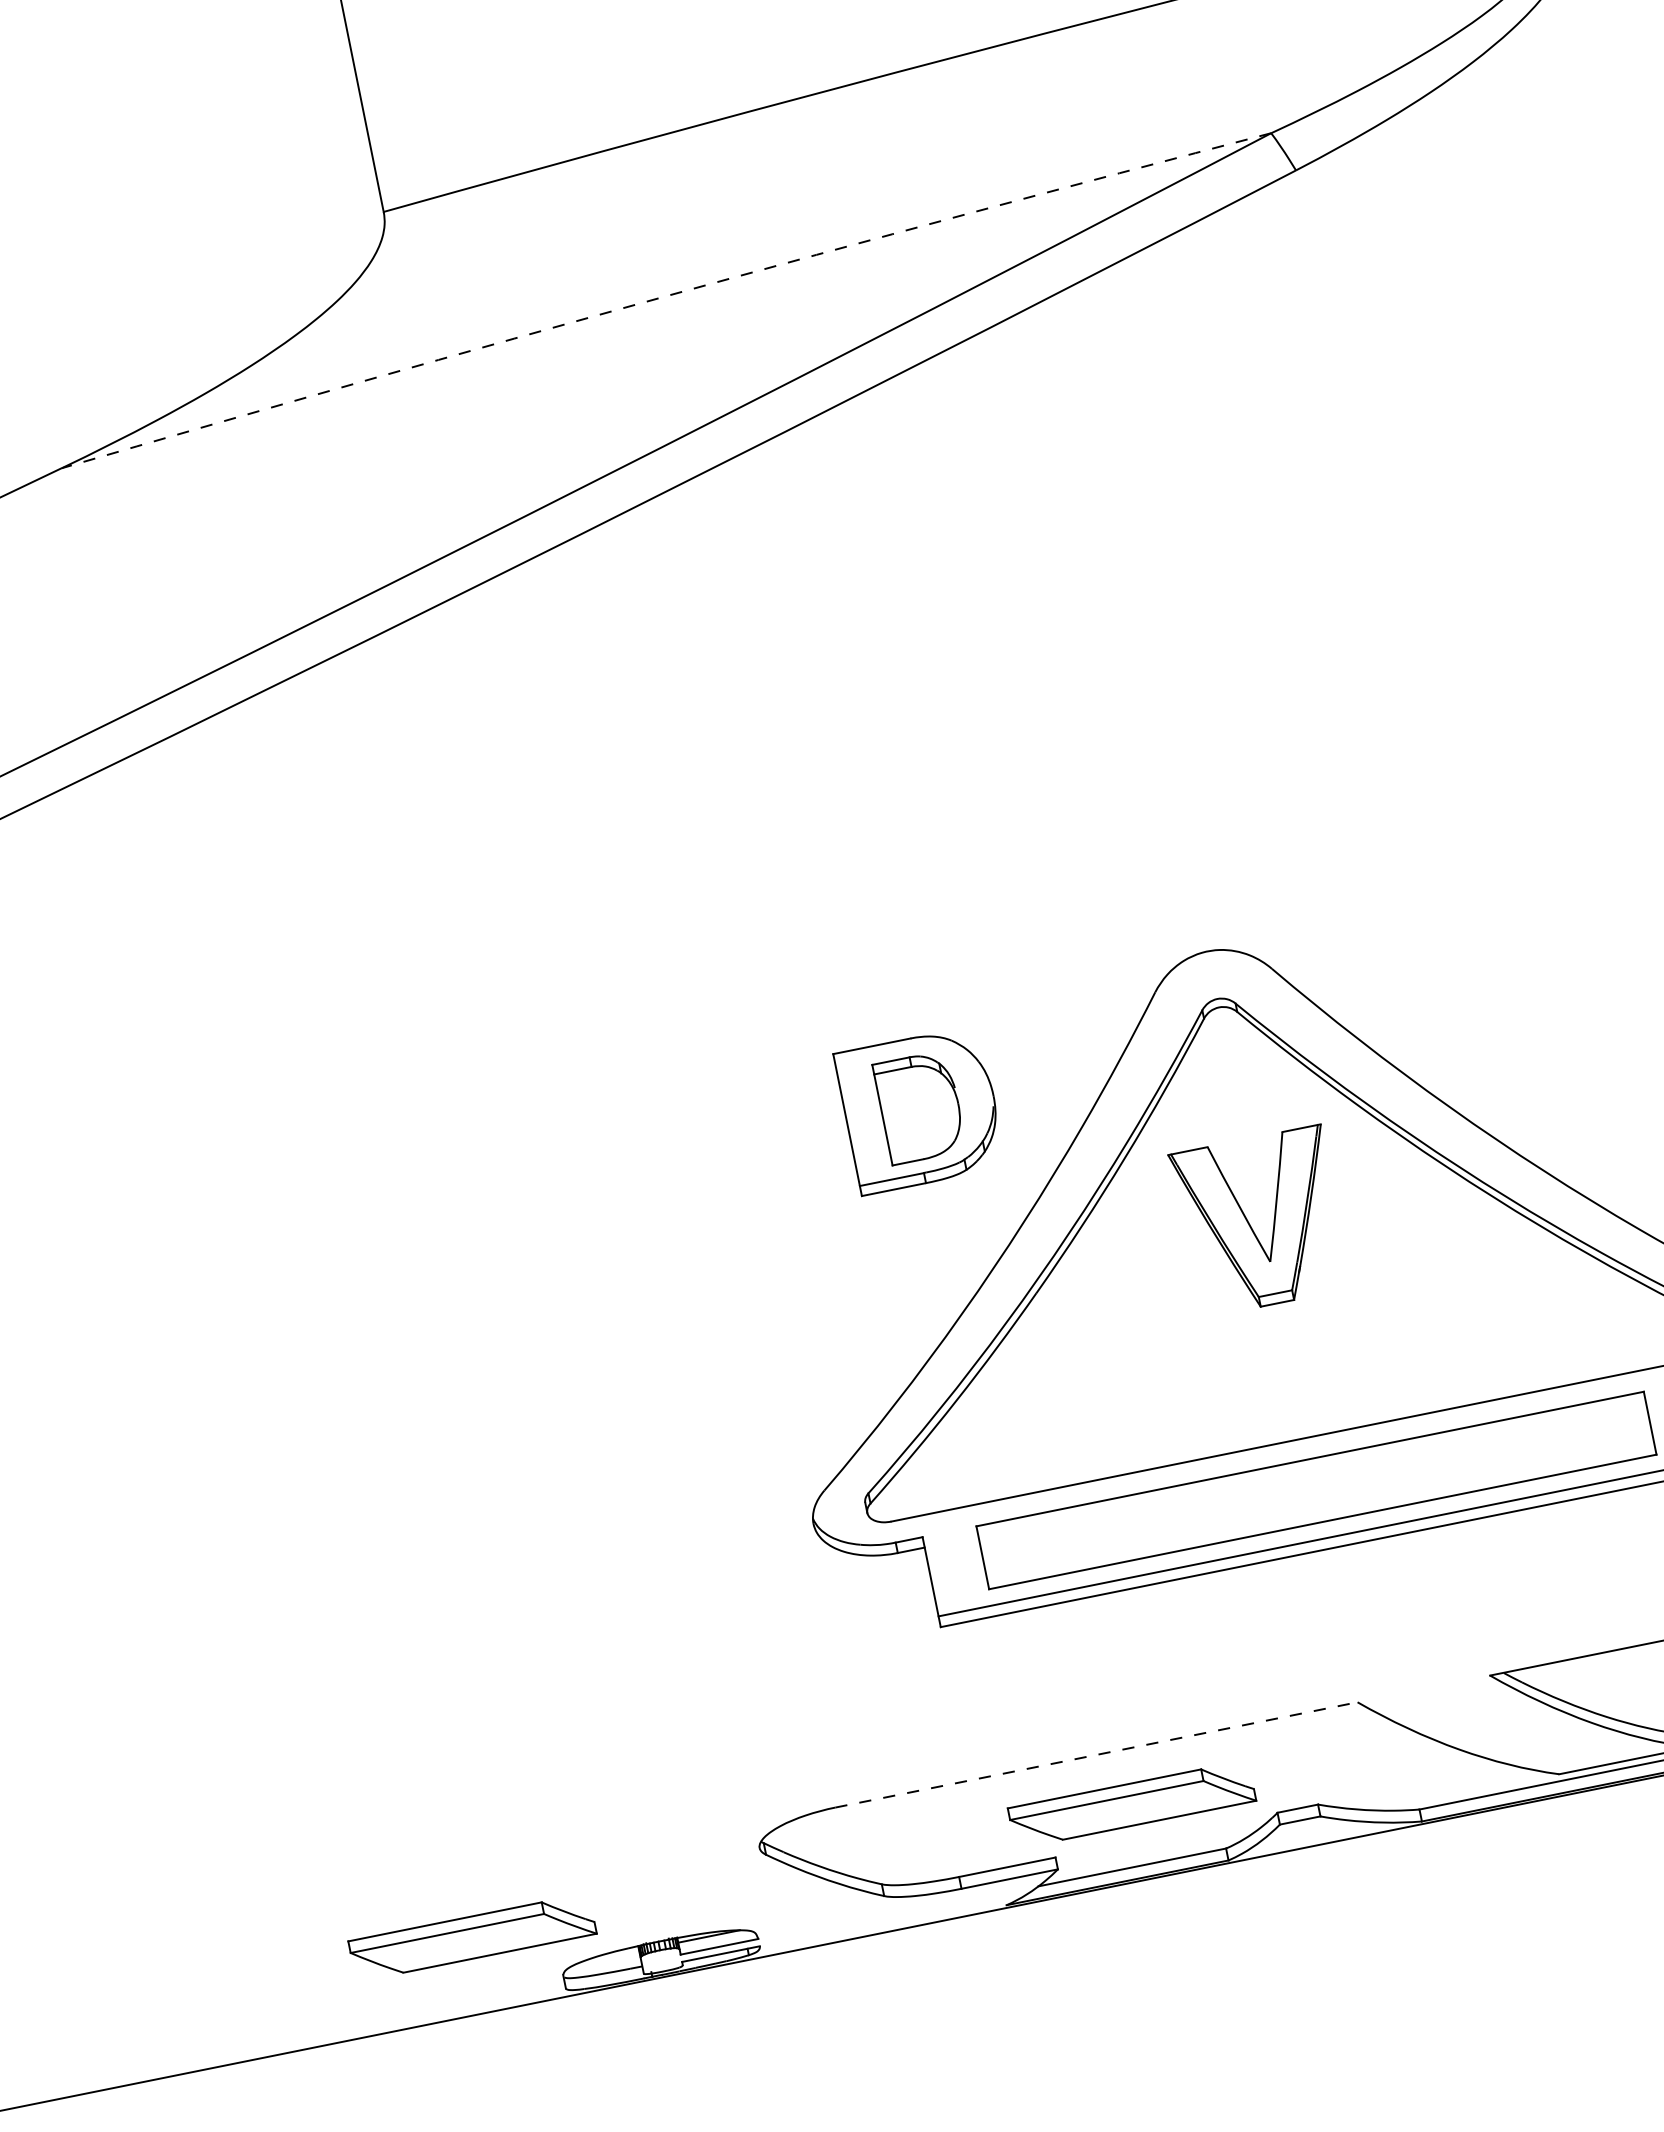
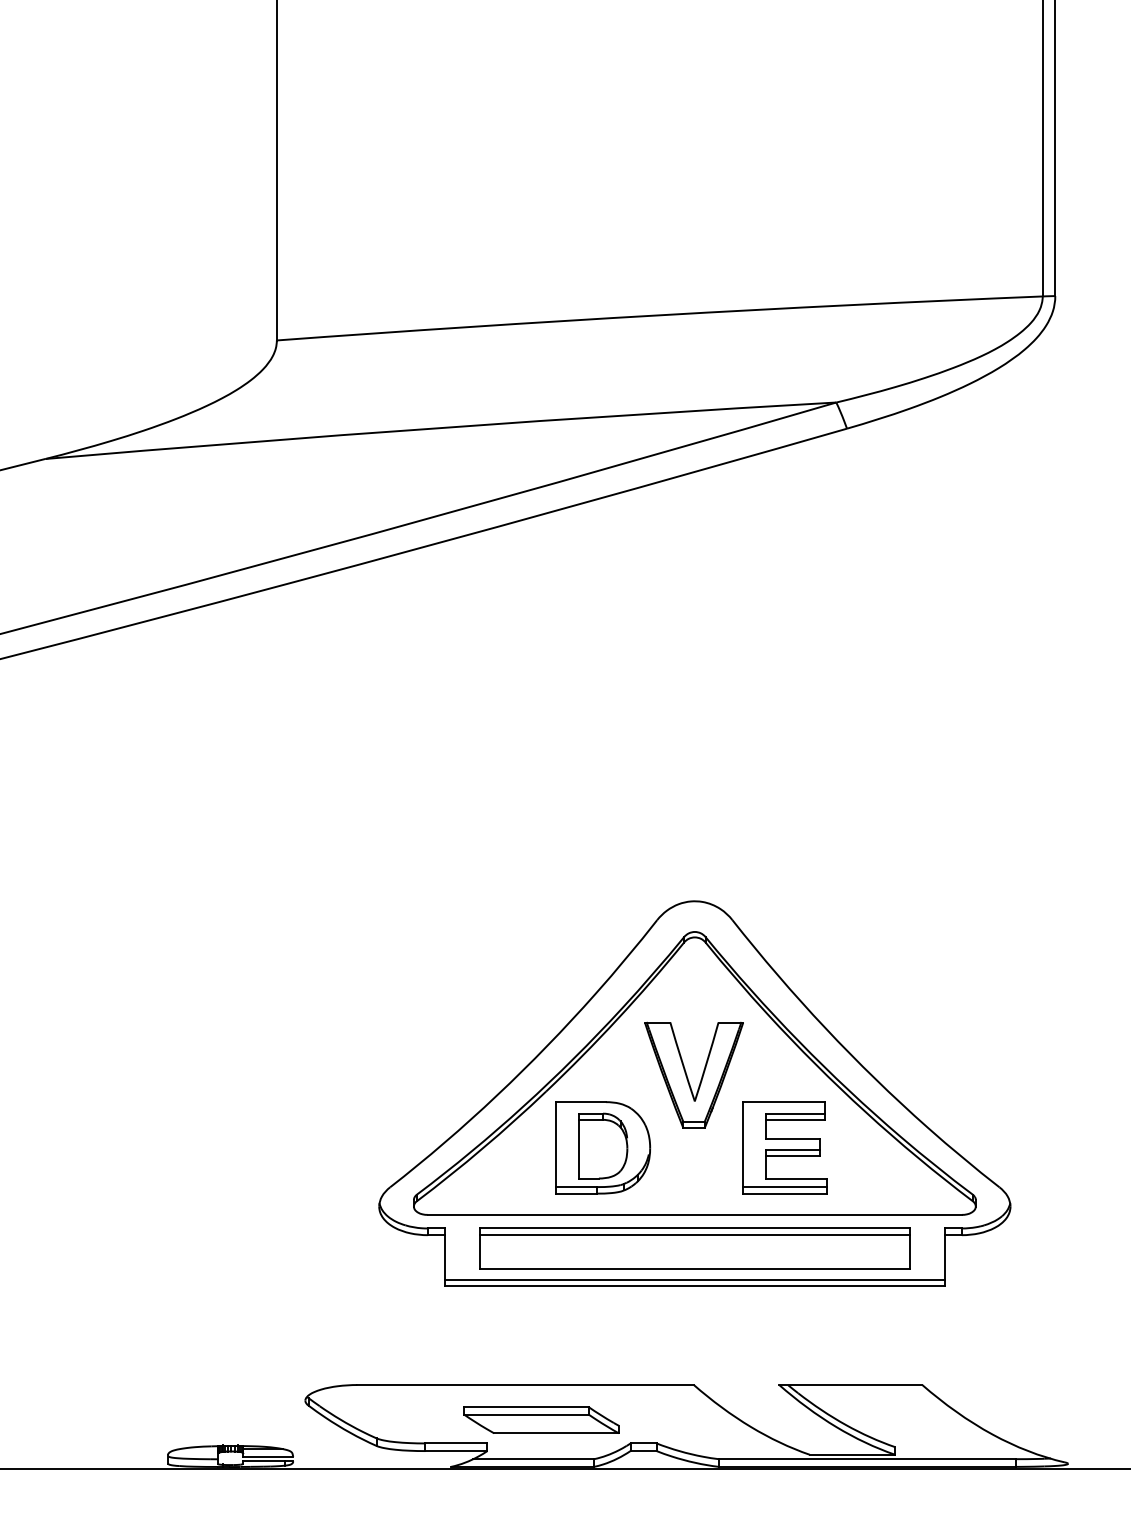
arc: (664, 295) -> (440, 427), dashed -> solid
part: (920, 1109) -> (603, 1147), moved
part: (1423, 1305) -> (784, 1147), added
line: (1311, 1470) -> (694, 1235), added
line: (1098, 1755) -> (526, 1385), dashed -> solid
part: (472, 1936) -> (116, 1419), removed

